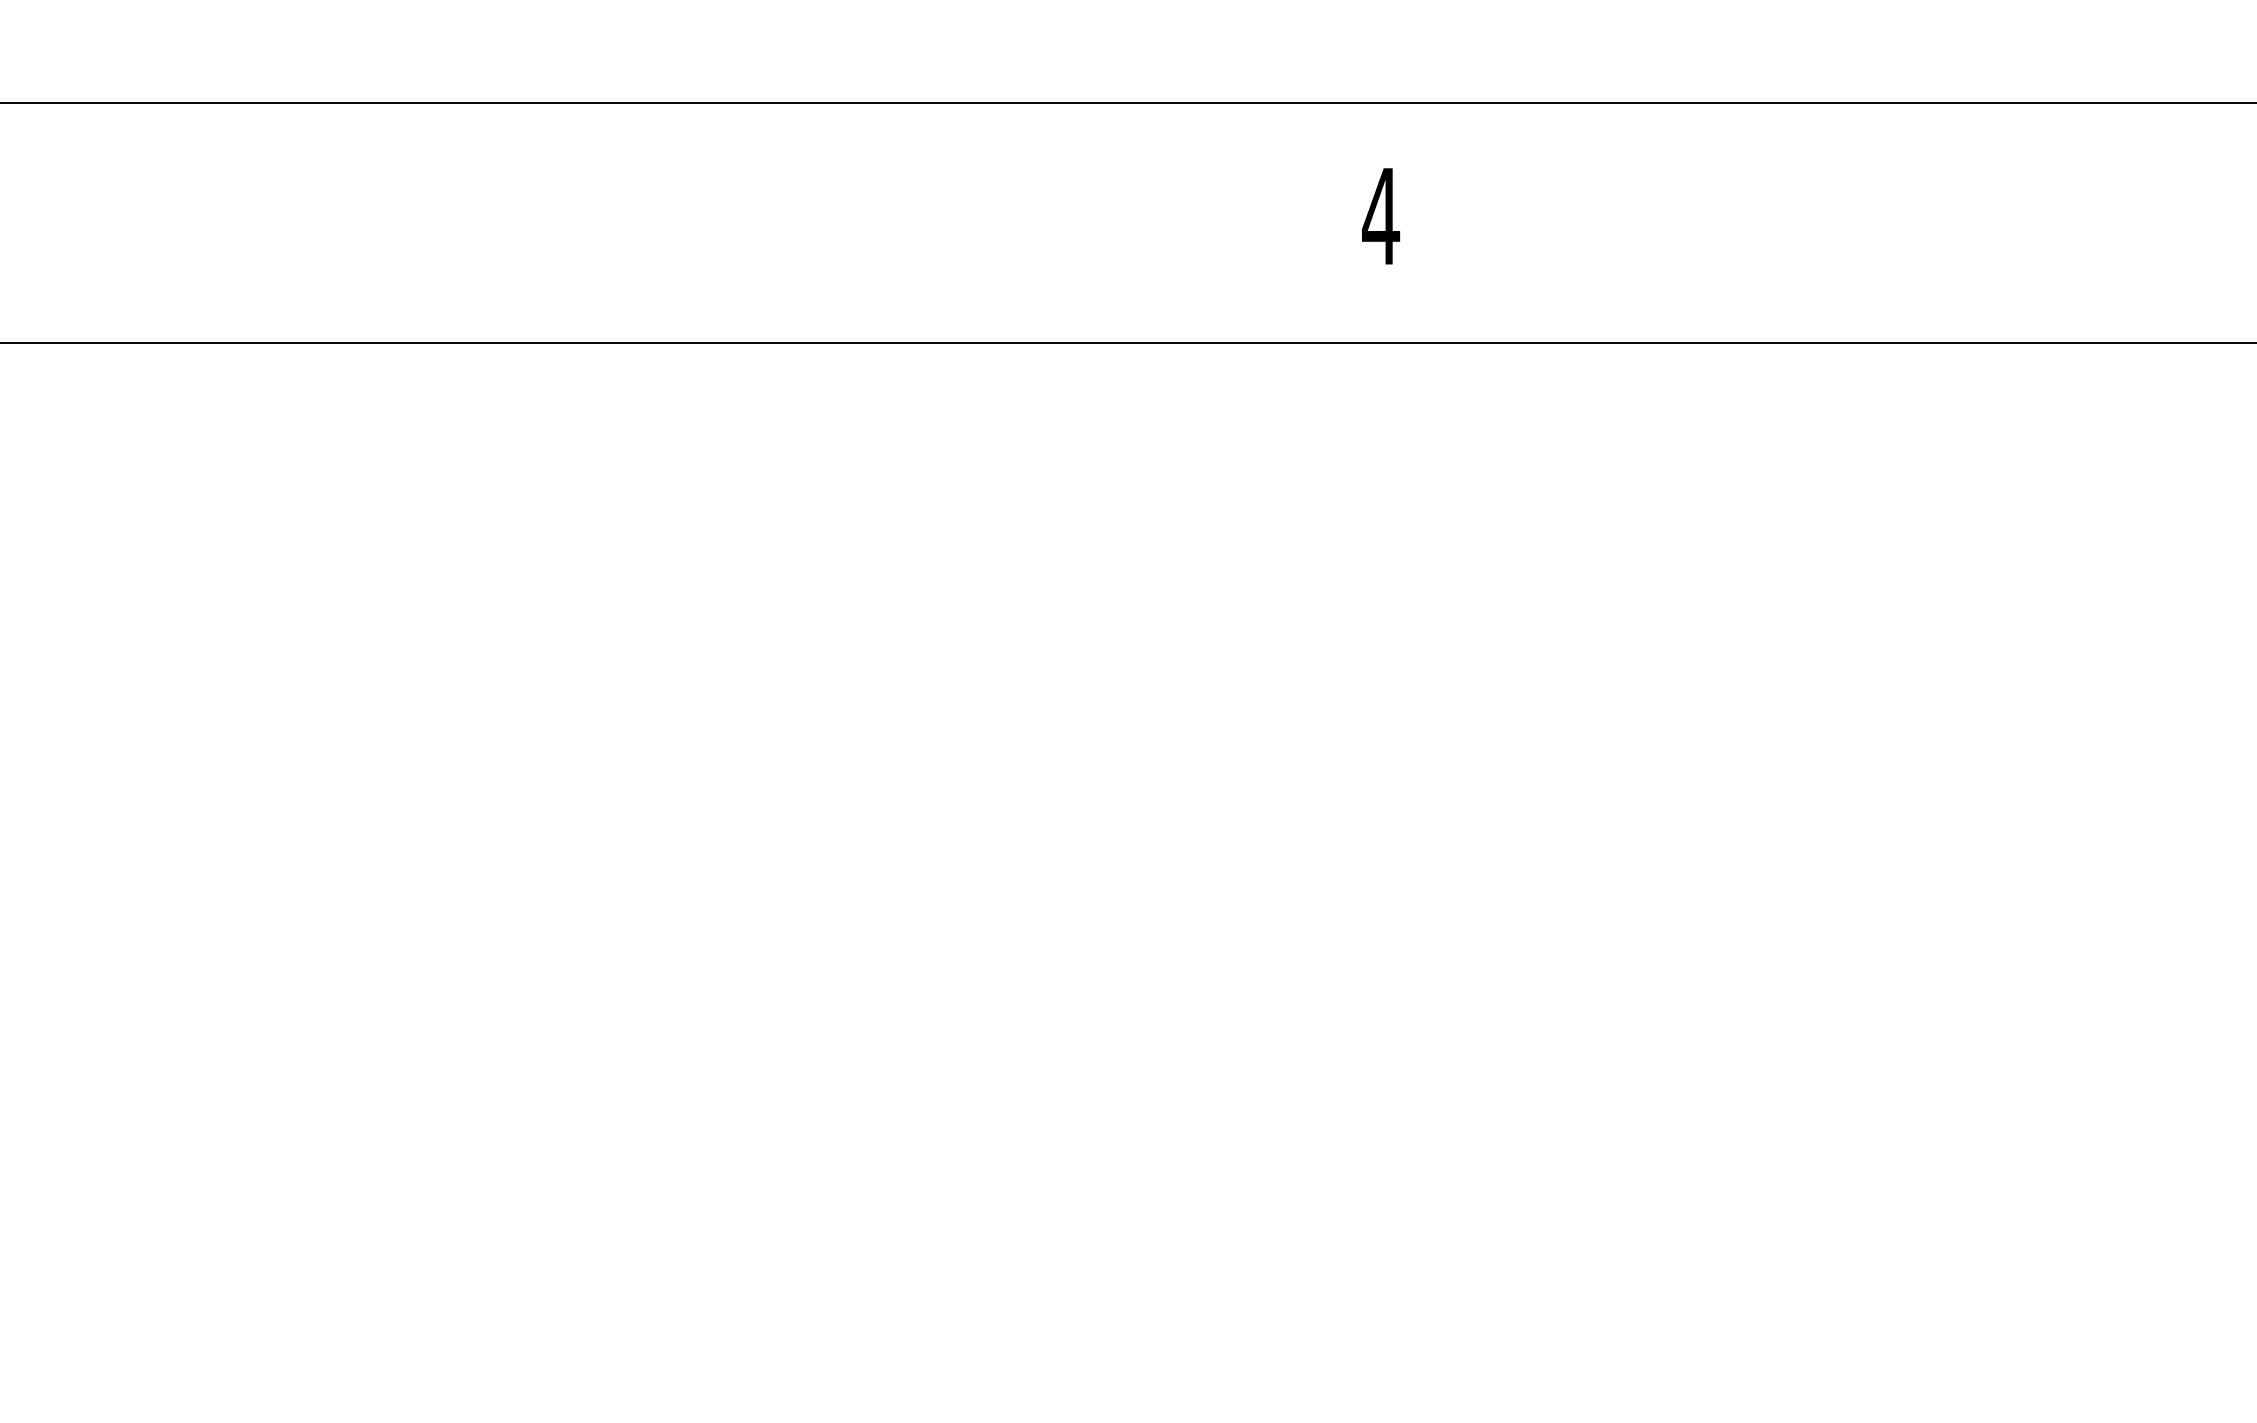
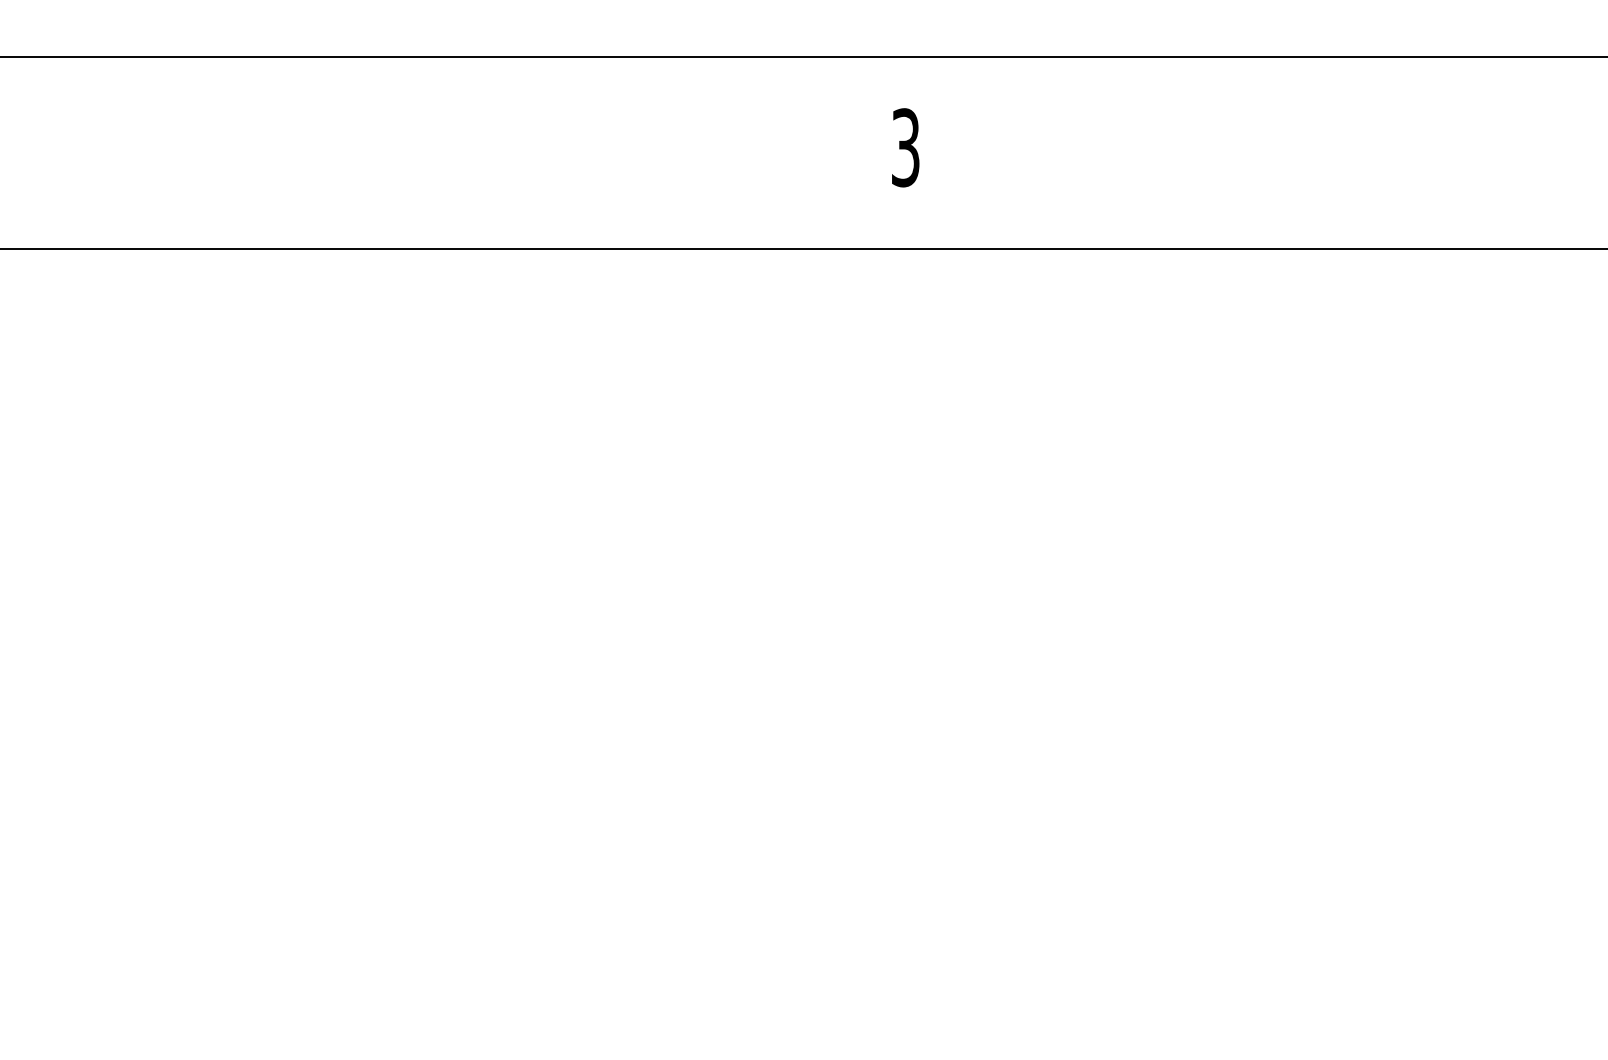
text: (1381, 216) -> (906, 147), 4 -> 3

